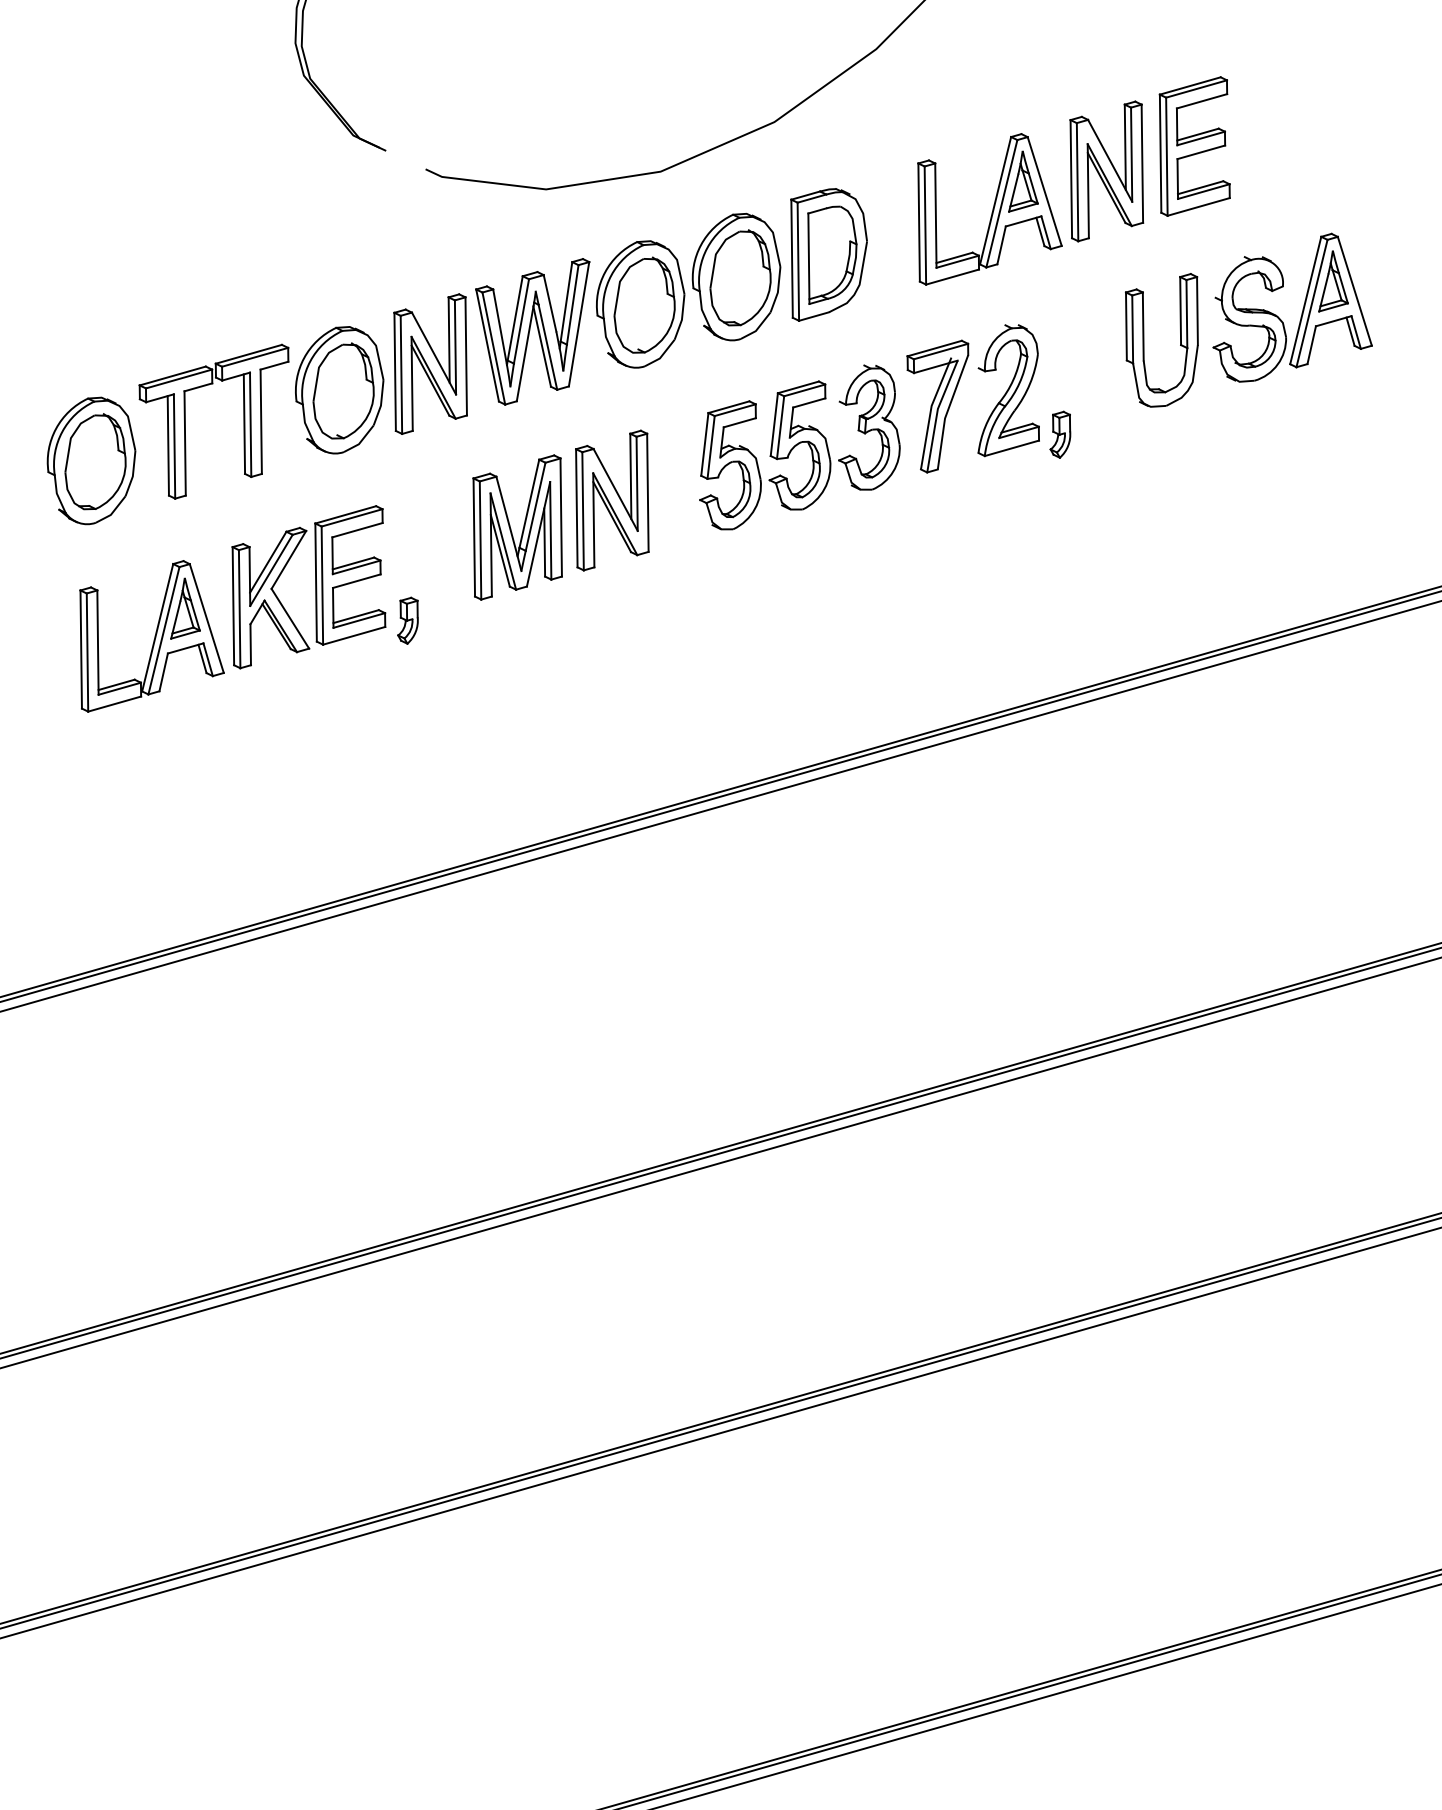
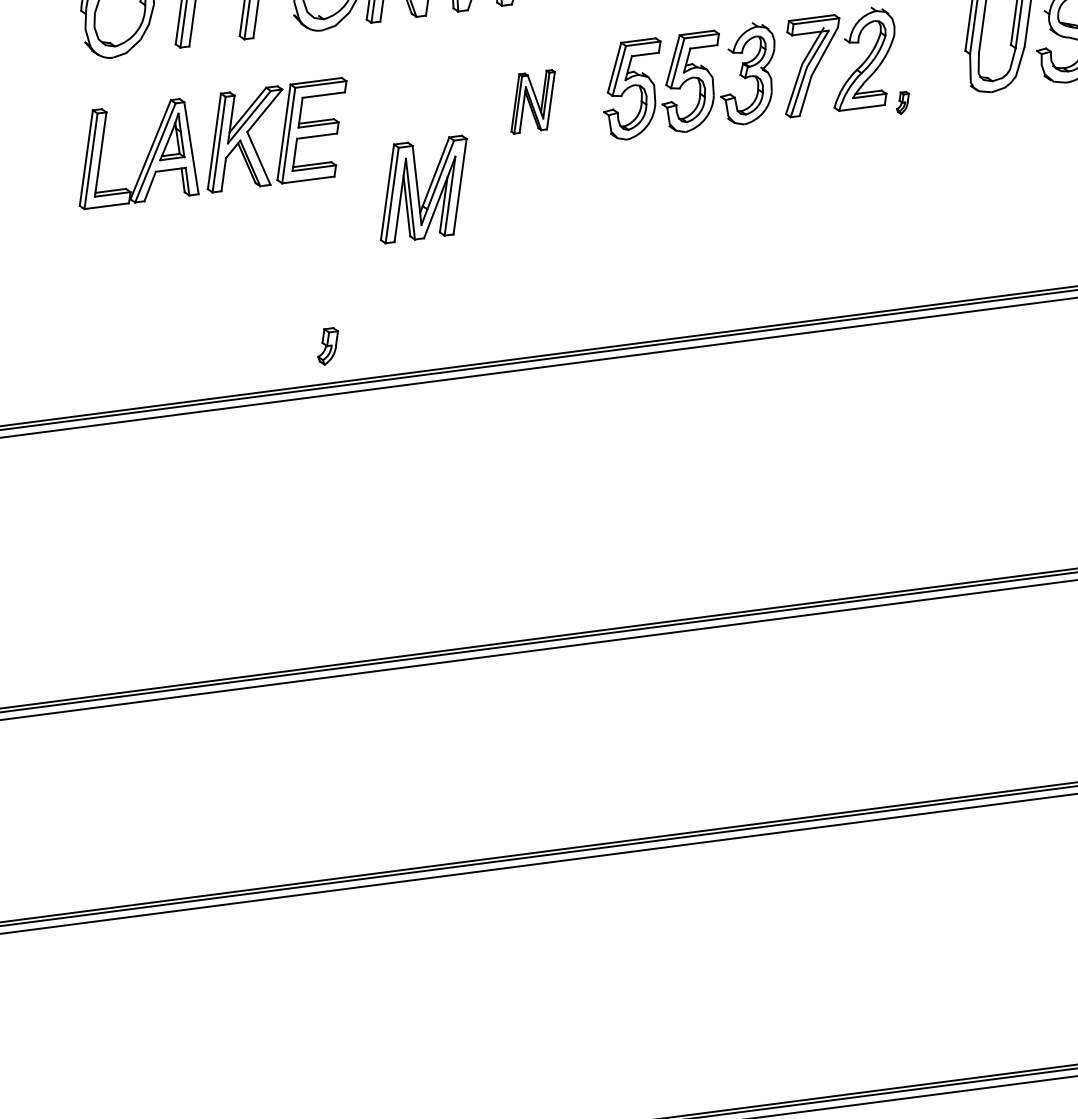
part: (1060, 434) -> (902, 102), size x0.6
part: (612, 500) -> (533, 101), size x0.6
part: (517, 527) -> (423, 189), moved
part: (407, 620) -> (327, 345), moved

